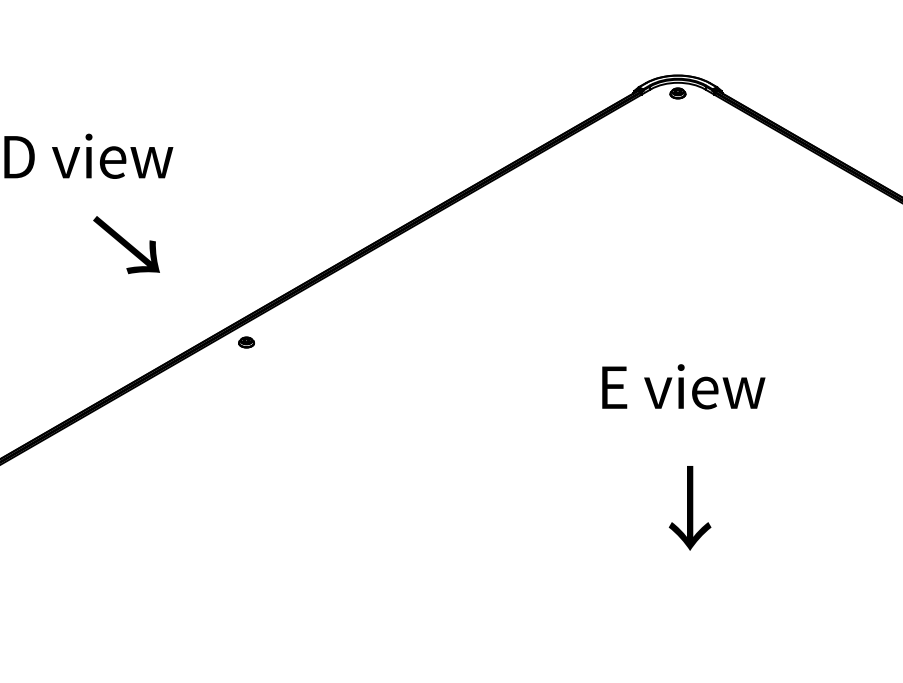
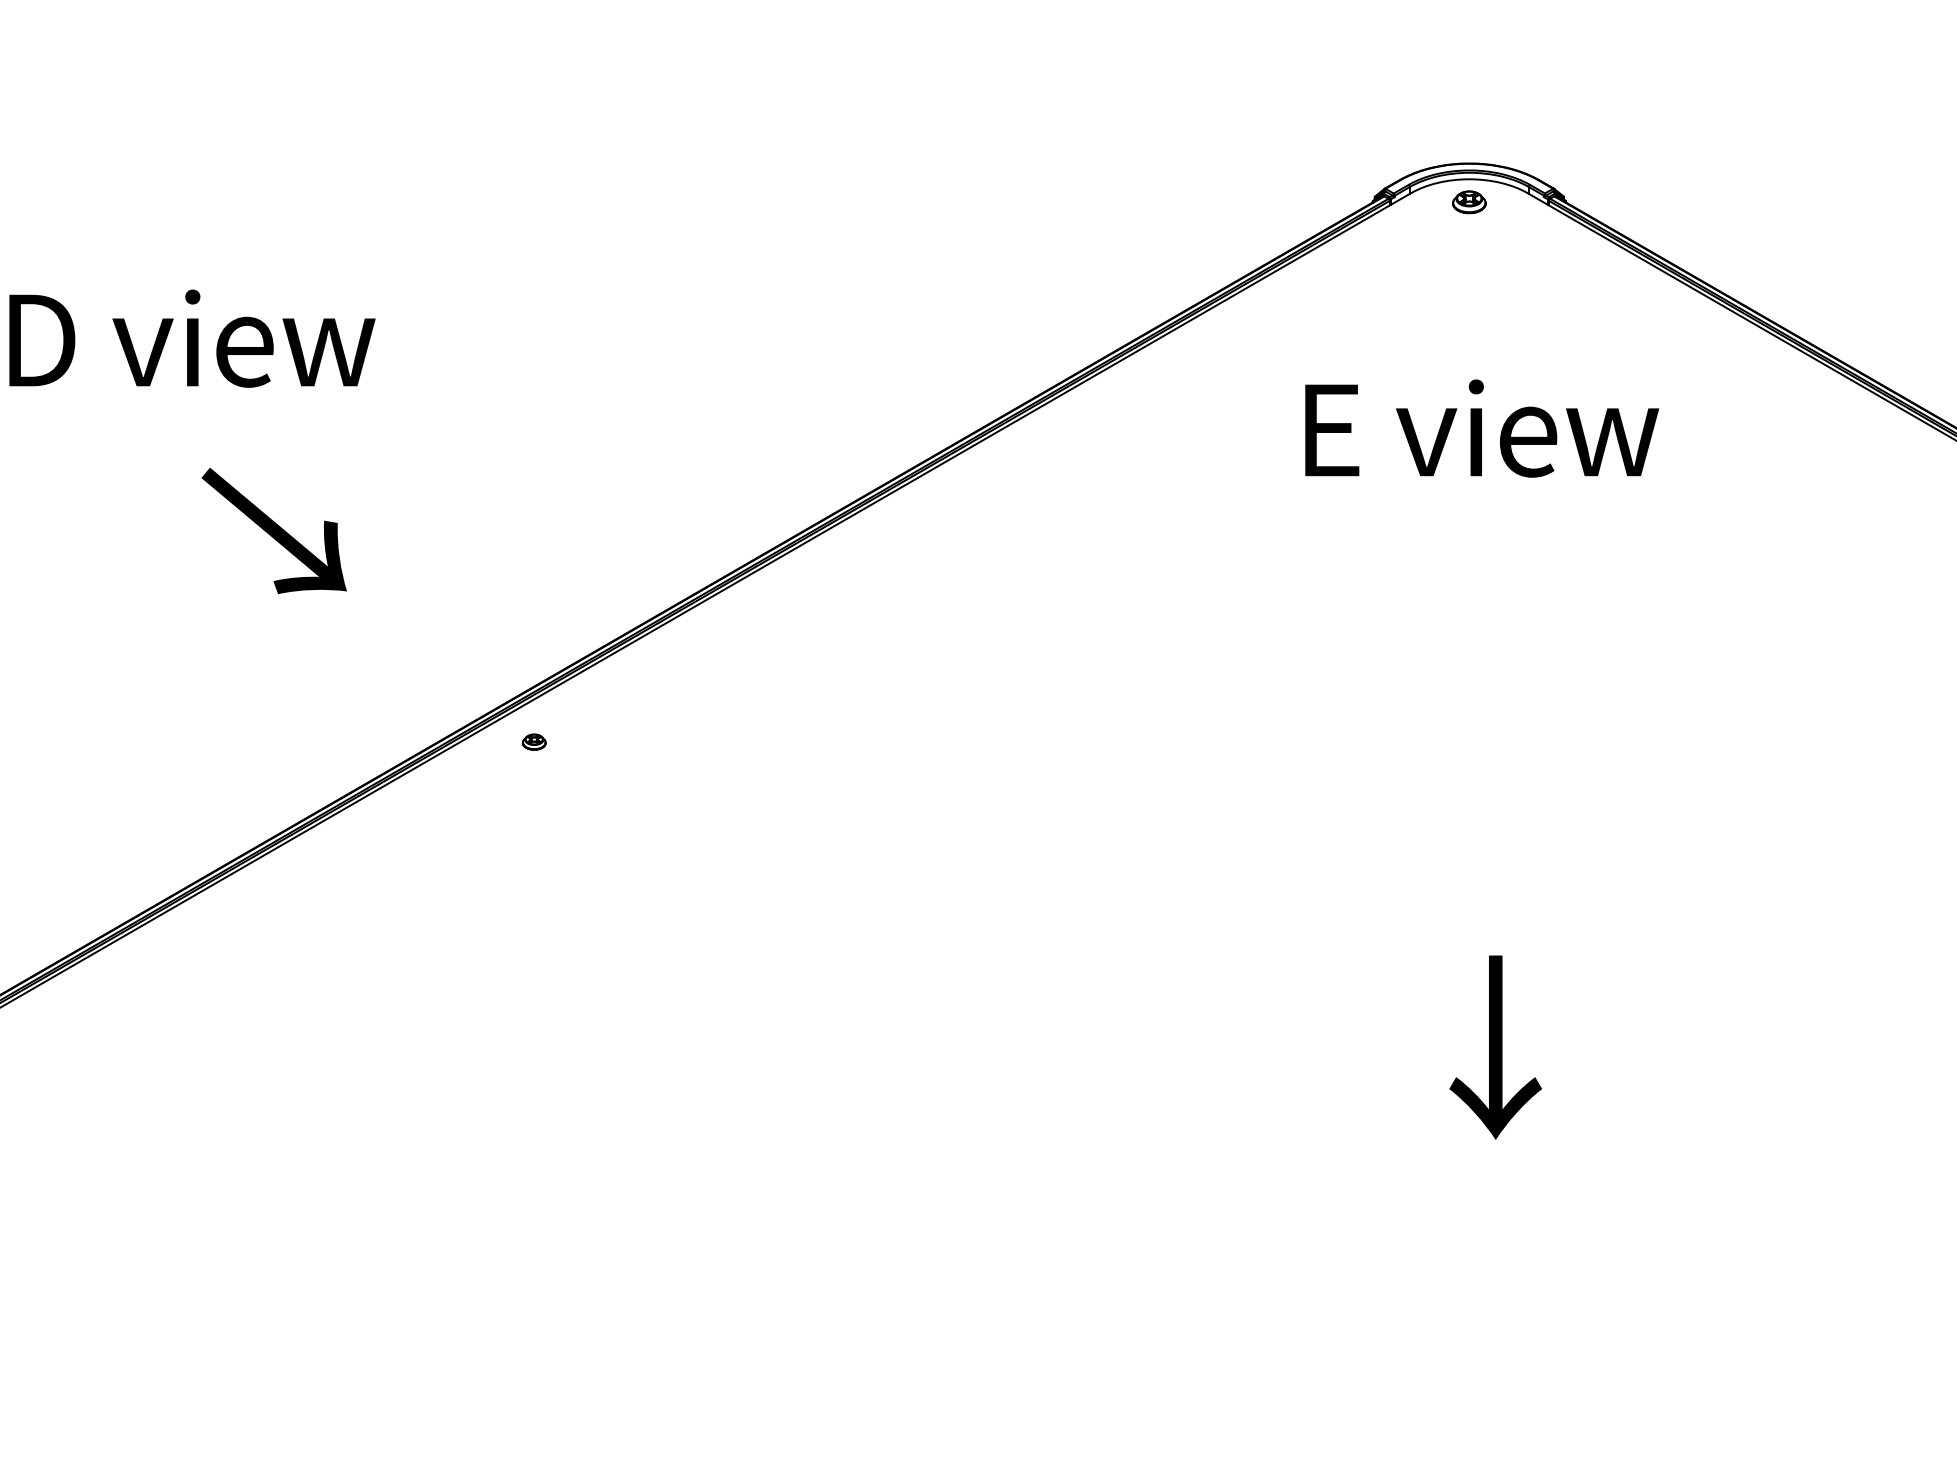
part: (246, 342) -> (534, 742), size x0.7
text: (683, 386) -> (1481, 427), moved
text: (689, 508) -> (1494, 1047), moved

